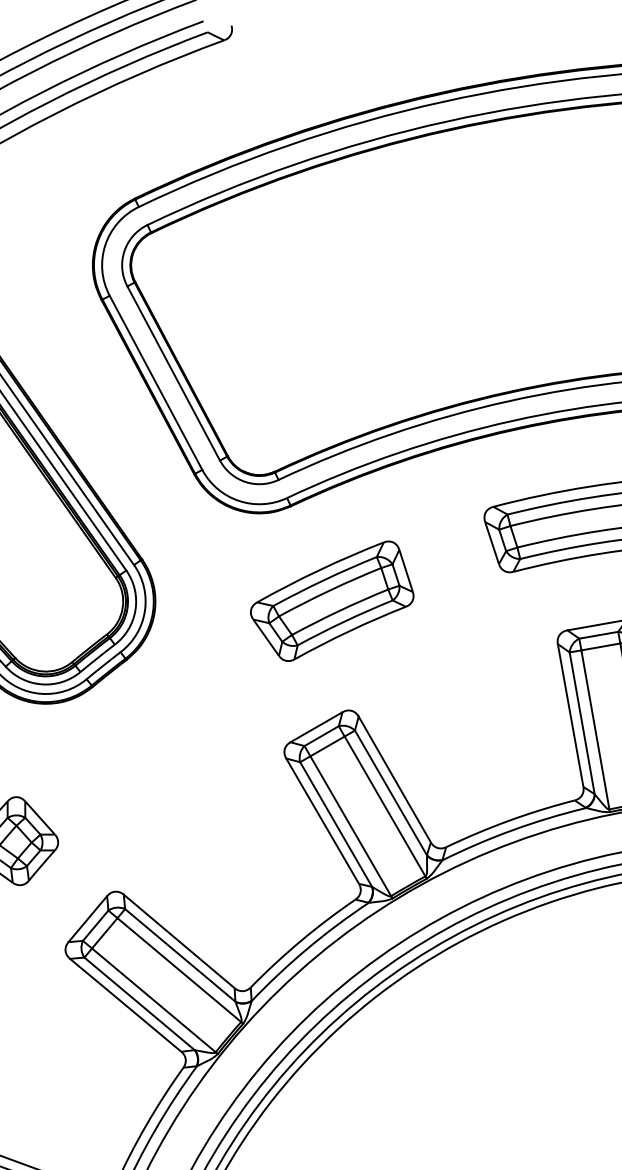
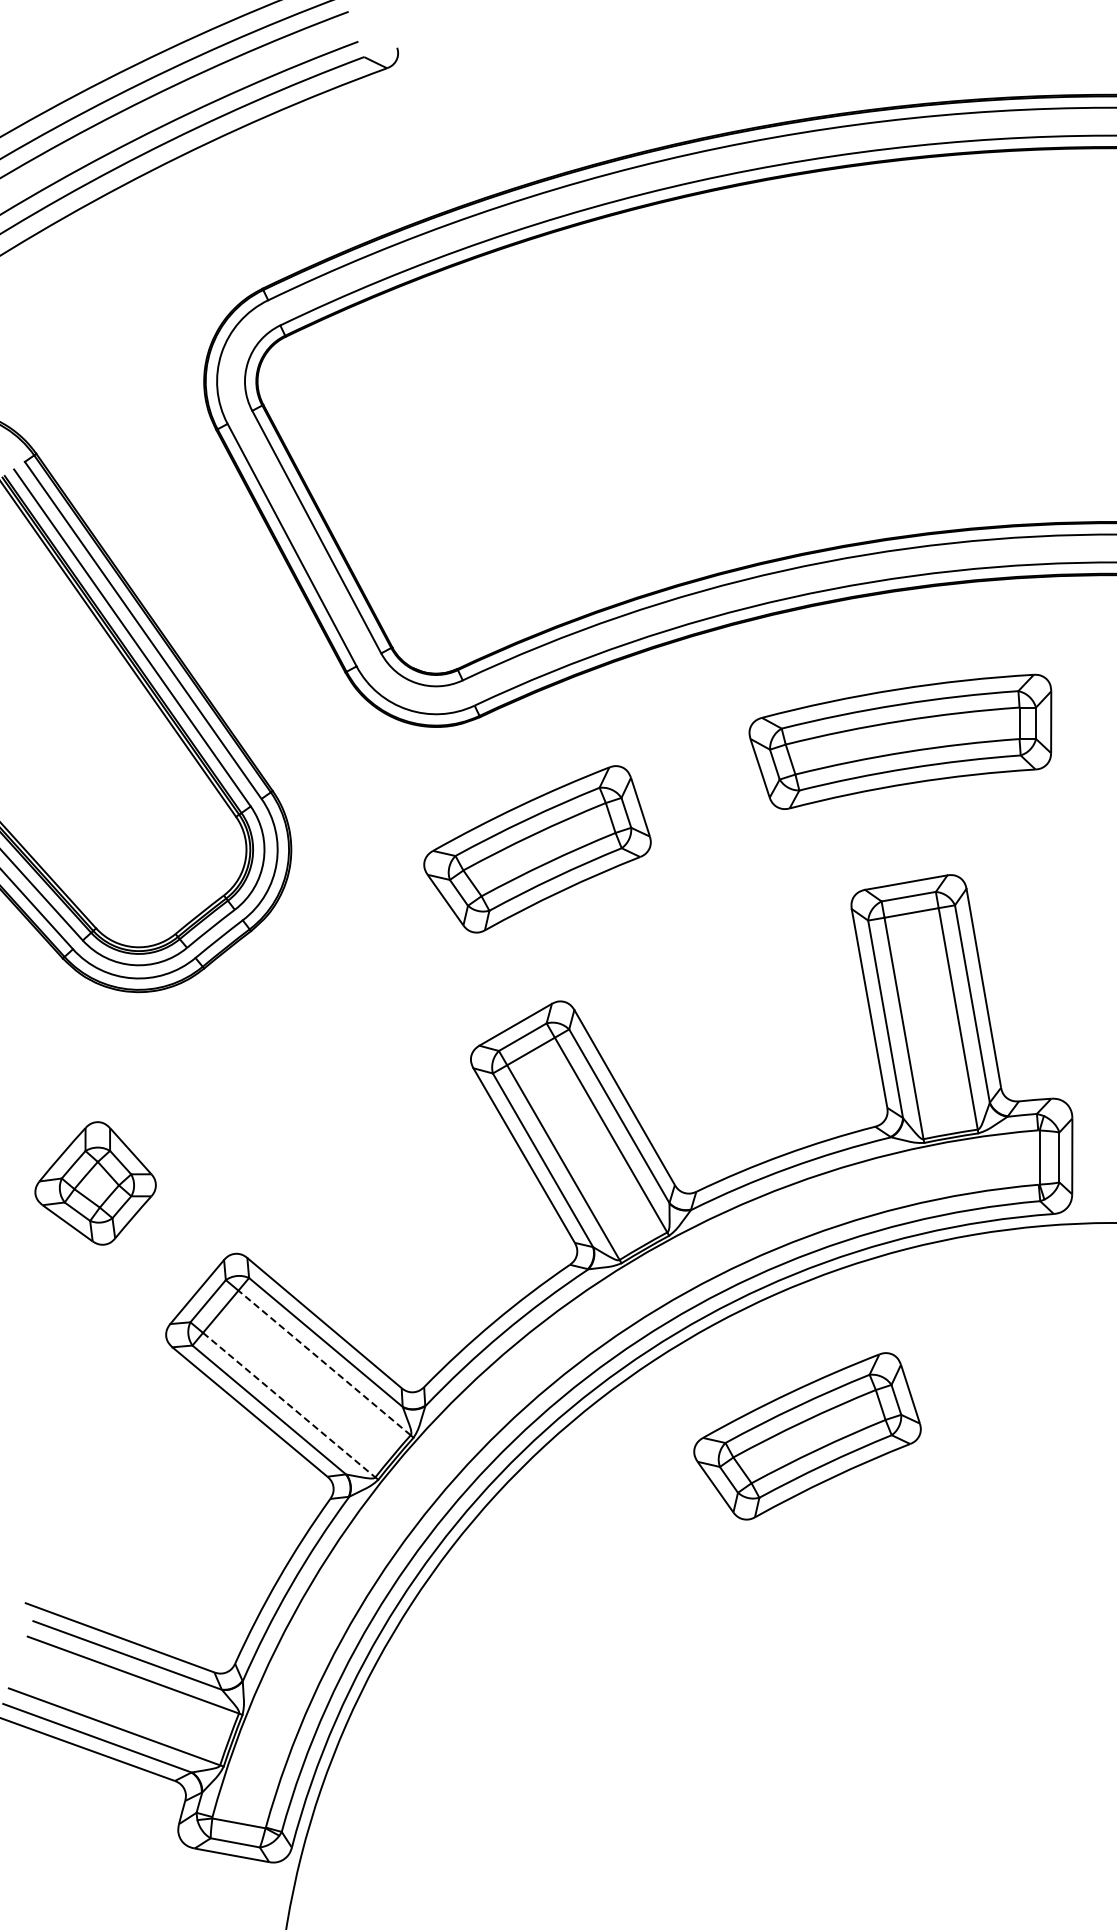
line: (179, 969) -> (324, 1362), solid -> dashed
line: (154, 1000) -> (289, 1405), solid -> dashed
part: (526, 1022) -> (807, 1436), added

